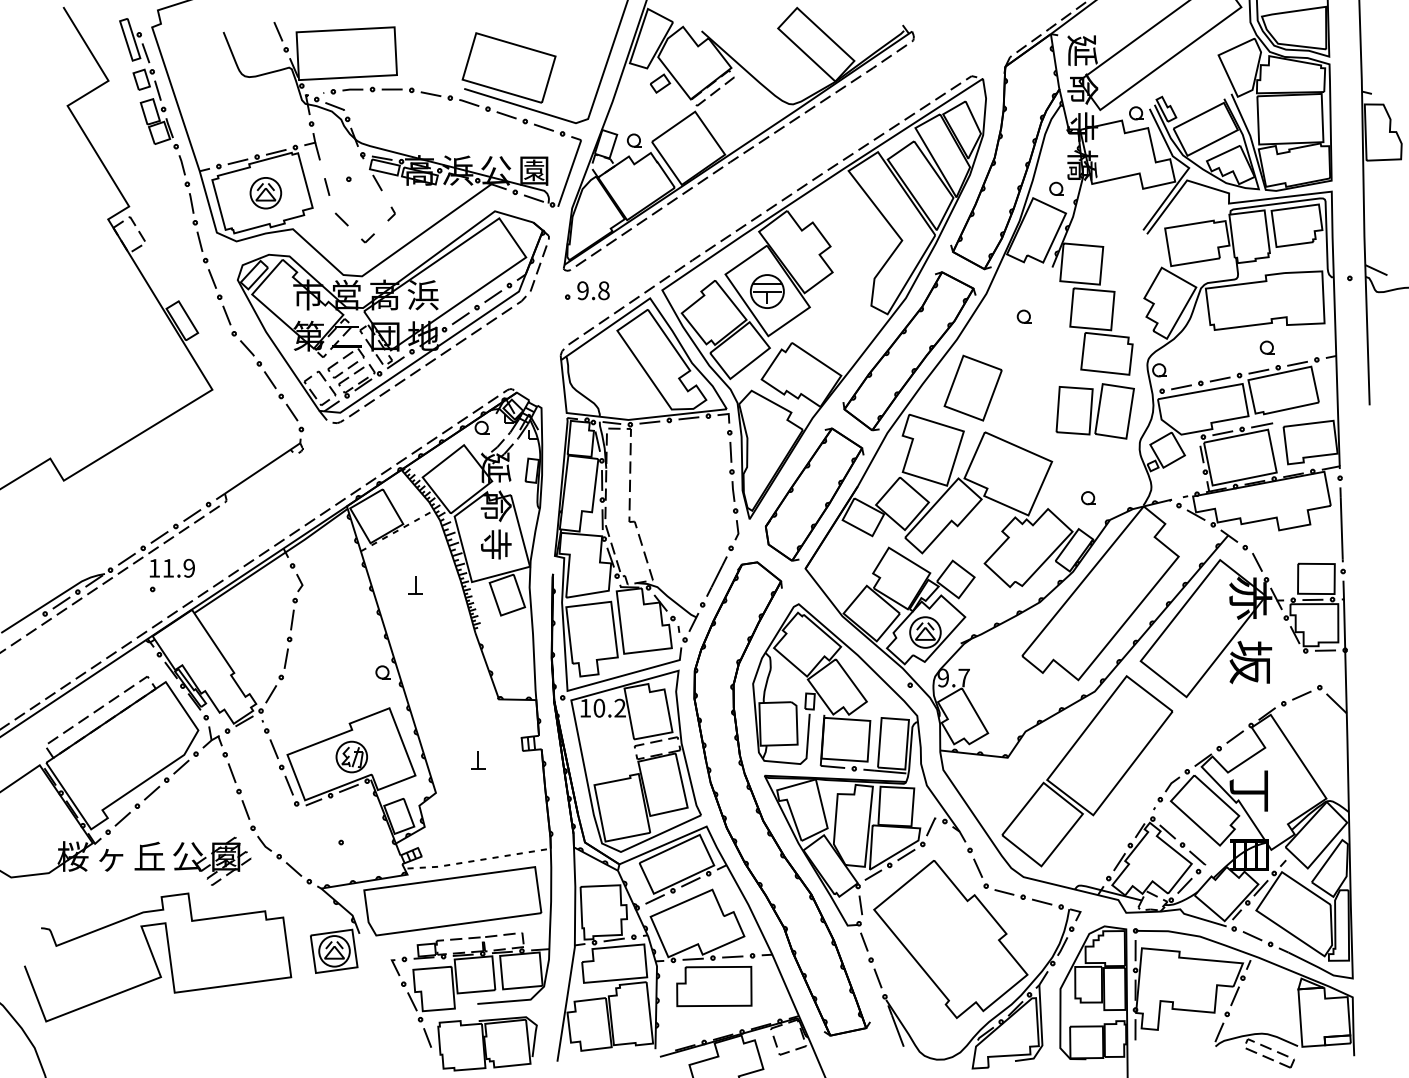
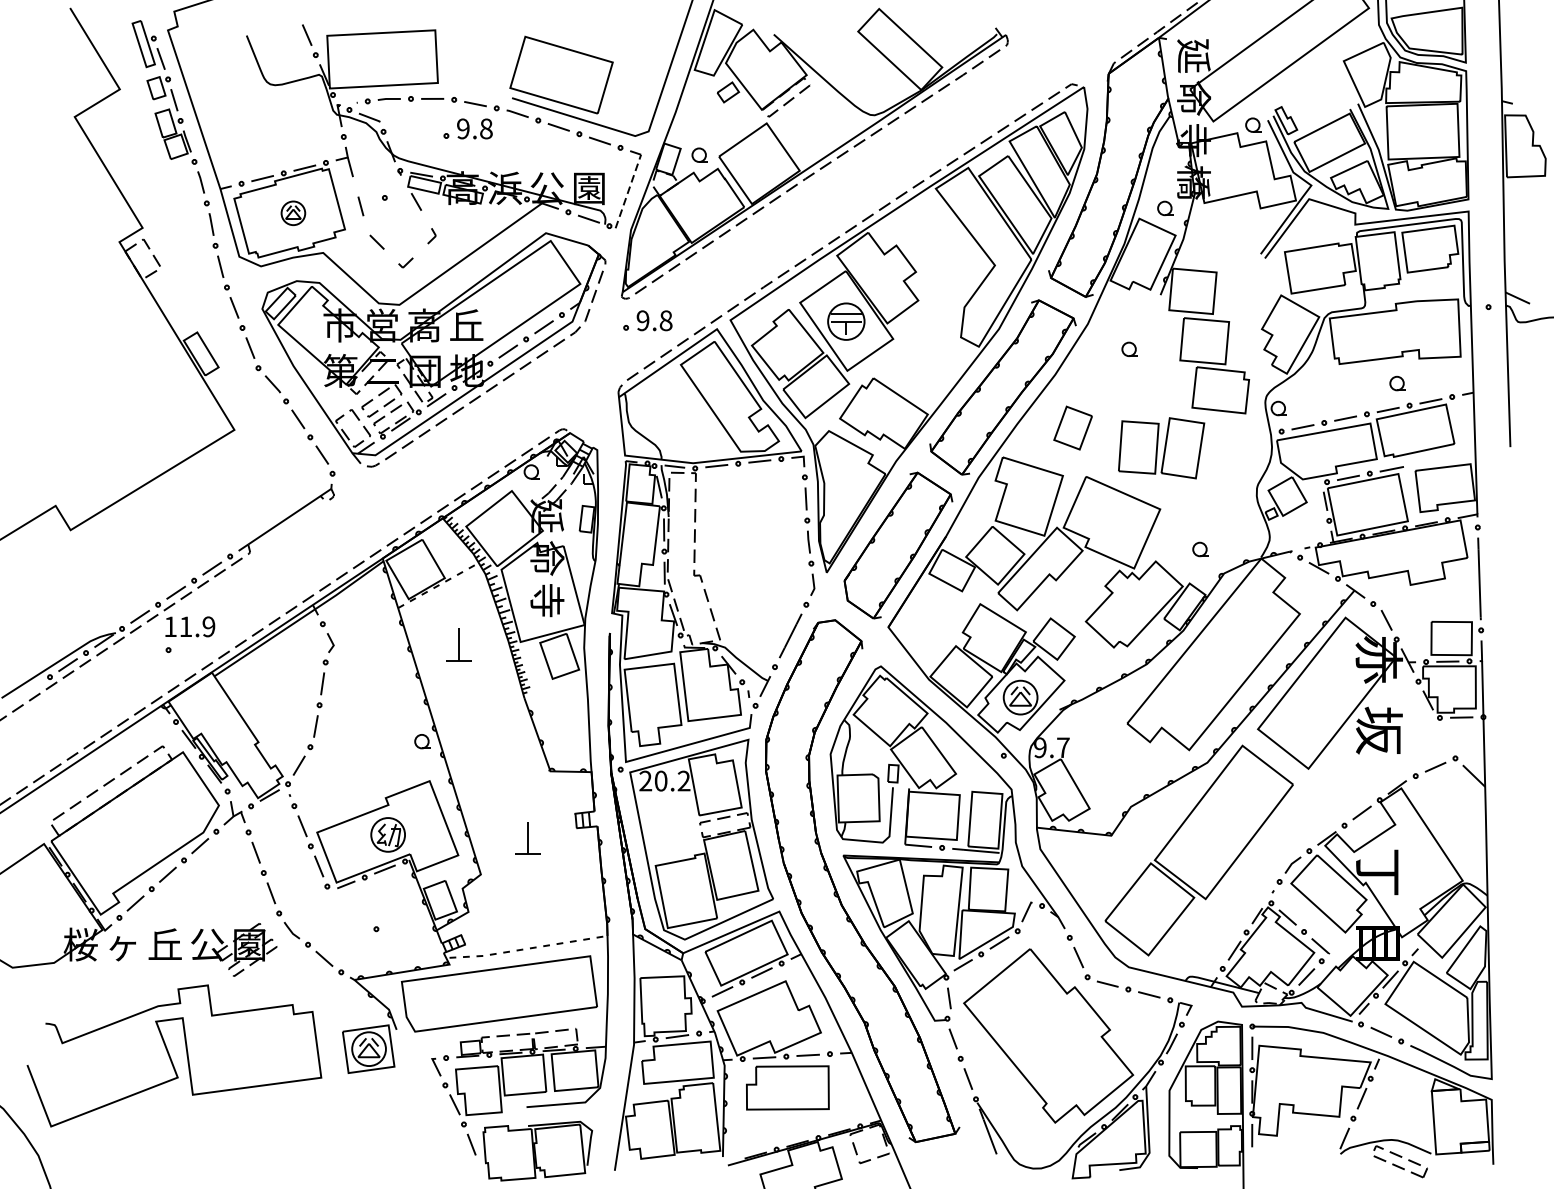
part: (424, 116) -> (468, 128), added
line: (569, 173) -> (628, 191), solid -> dashed
part: (265, 193) -> (292, 213), size x0.7
text: (422, 295) -> (466, 326), 浜 -> 丘
part: (972, 387) -> (1072, 427), size x0.6
part: (1094, 411) -> (1160, 448), moved
part: (415, 585) -> (458, 645), size x1.6
text: (585, 707) -> (645, 780), 10.2 -> 20.2
part: (478, 760) -> (527, 838), size x1.6

